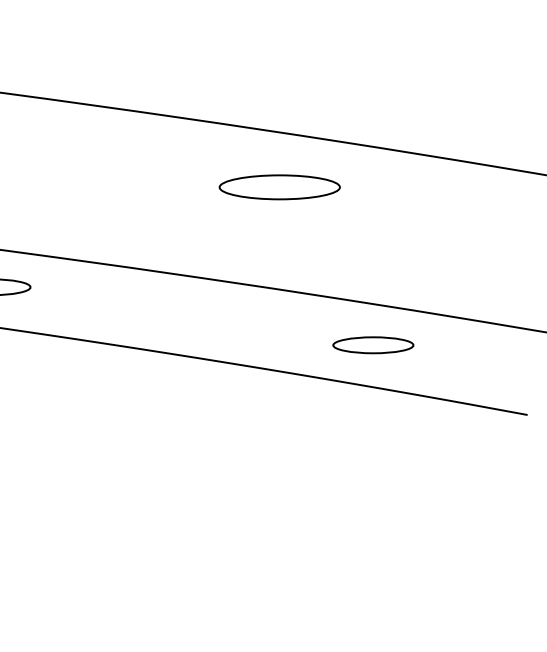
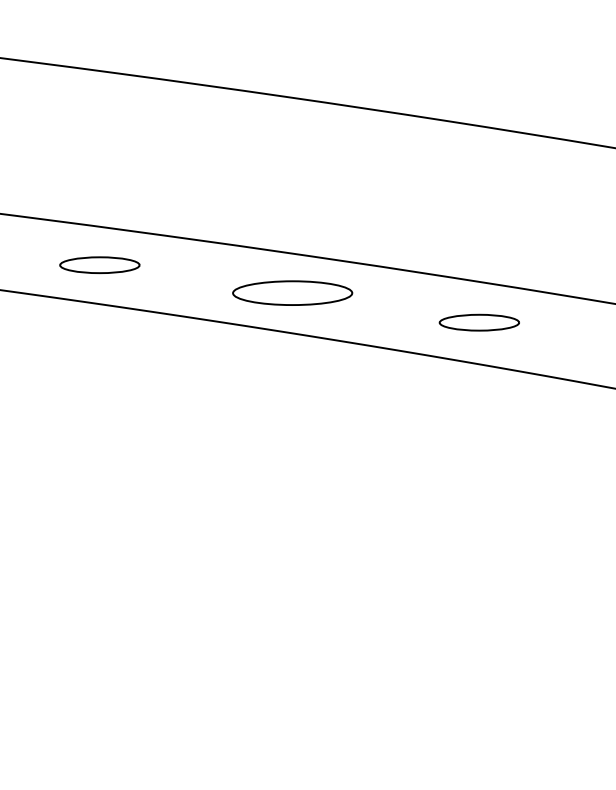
part: (279, 186) -> (292, 292), moved

